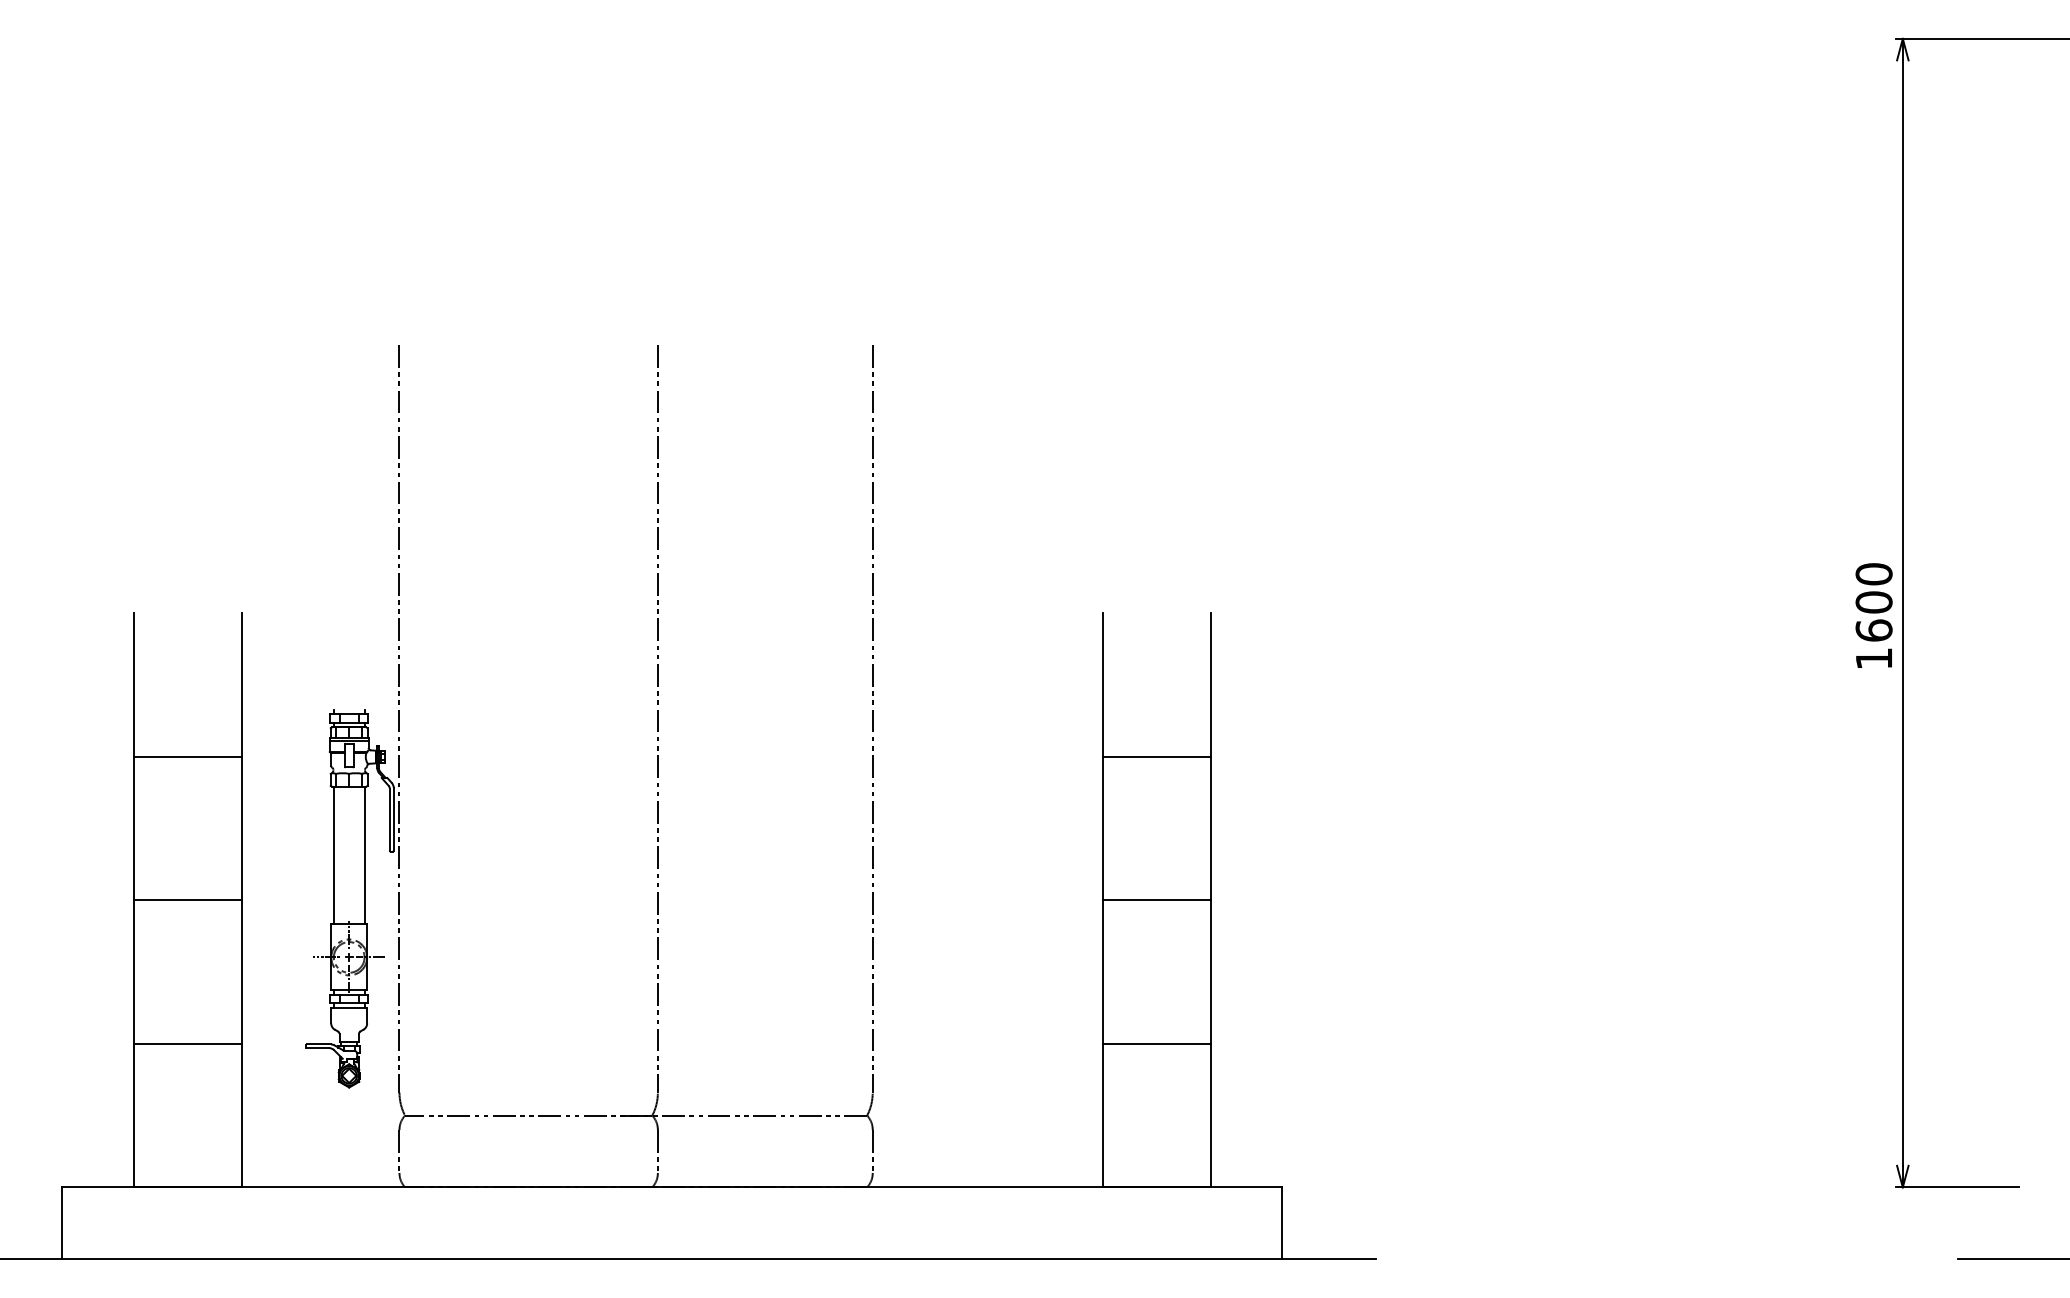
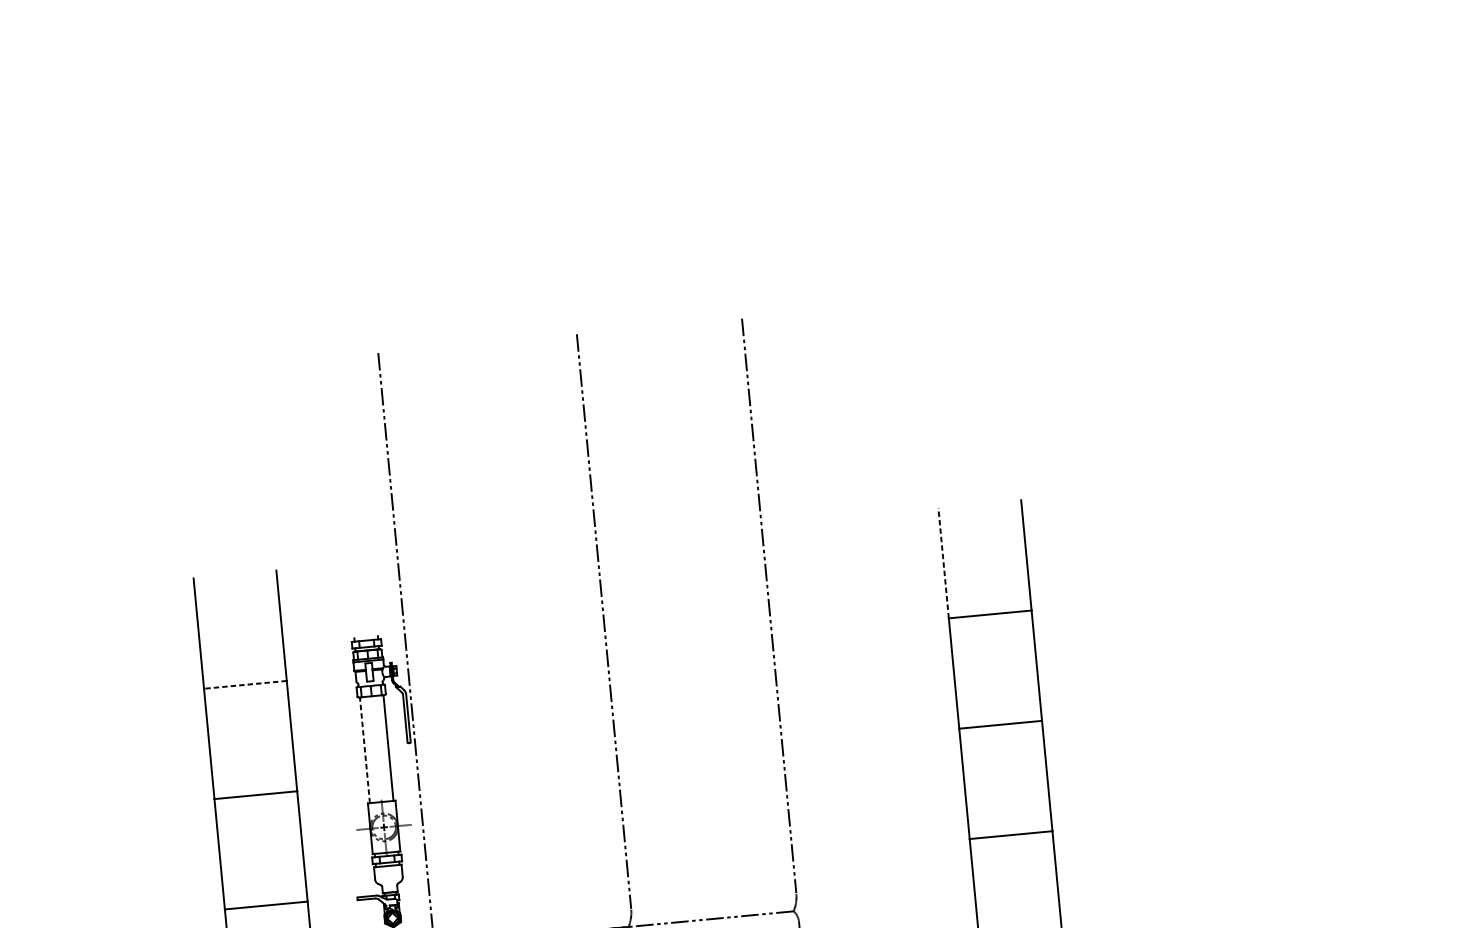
line: (1102, 684) -> (943, 562), solid -> dashed
line: (187, 756) -> (245, 684), solid -> dashed
line: (333, 855) -> (364, 750), solid -> dashed

